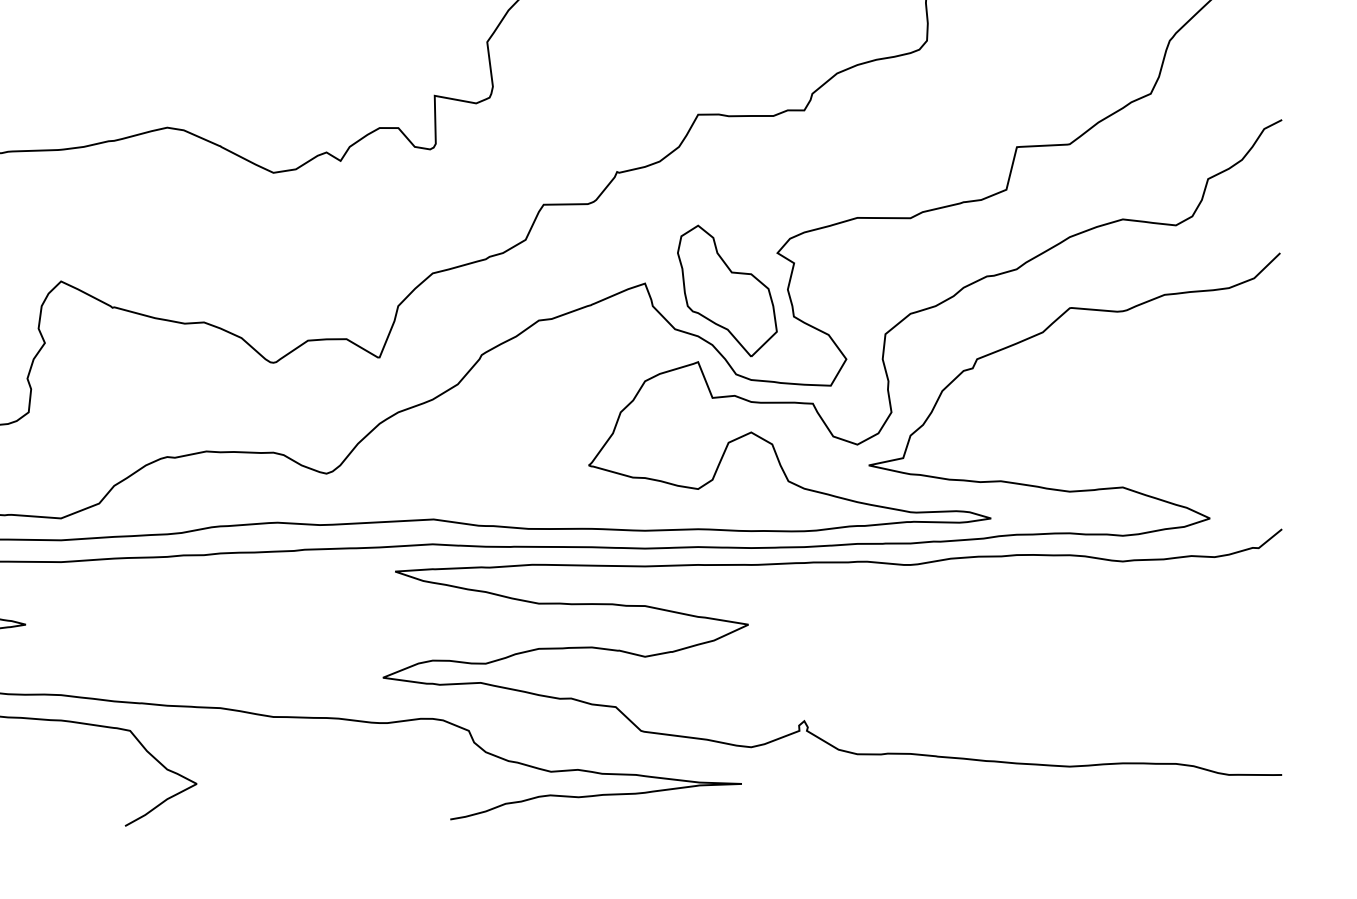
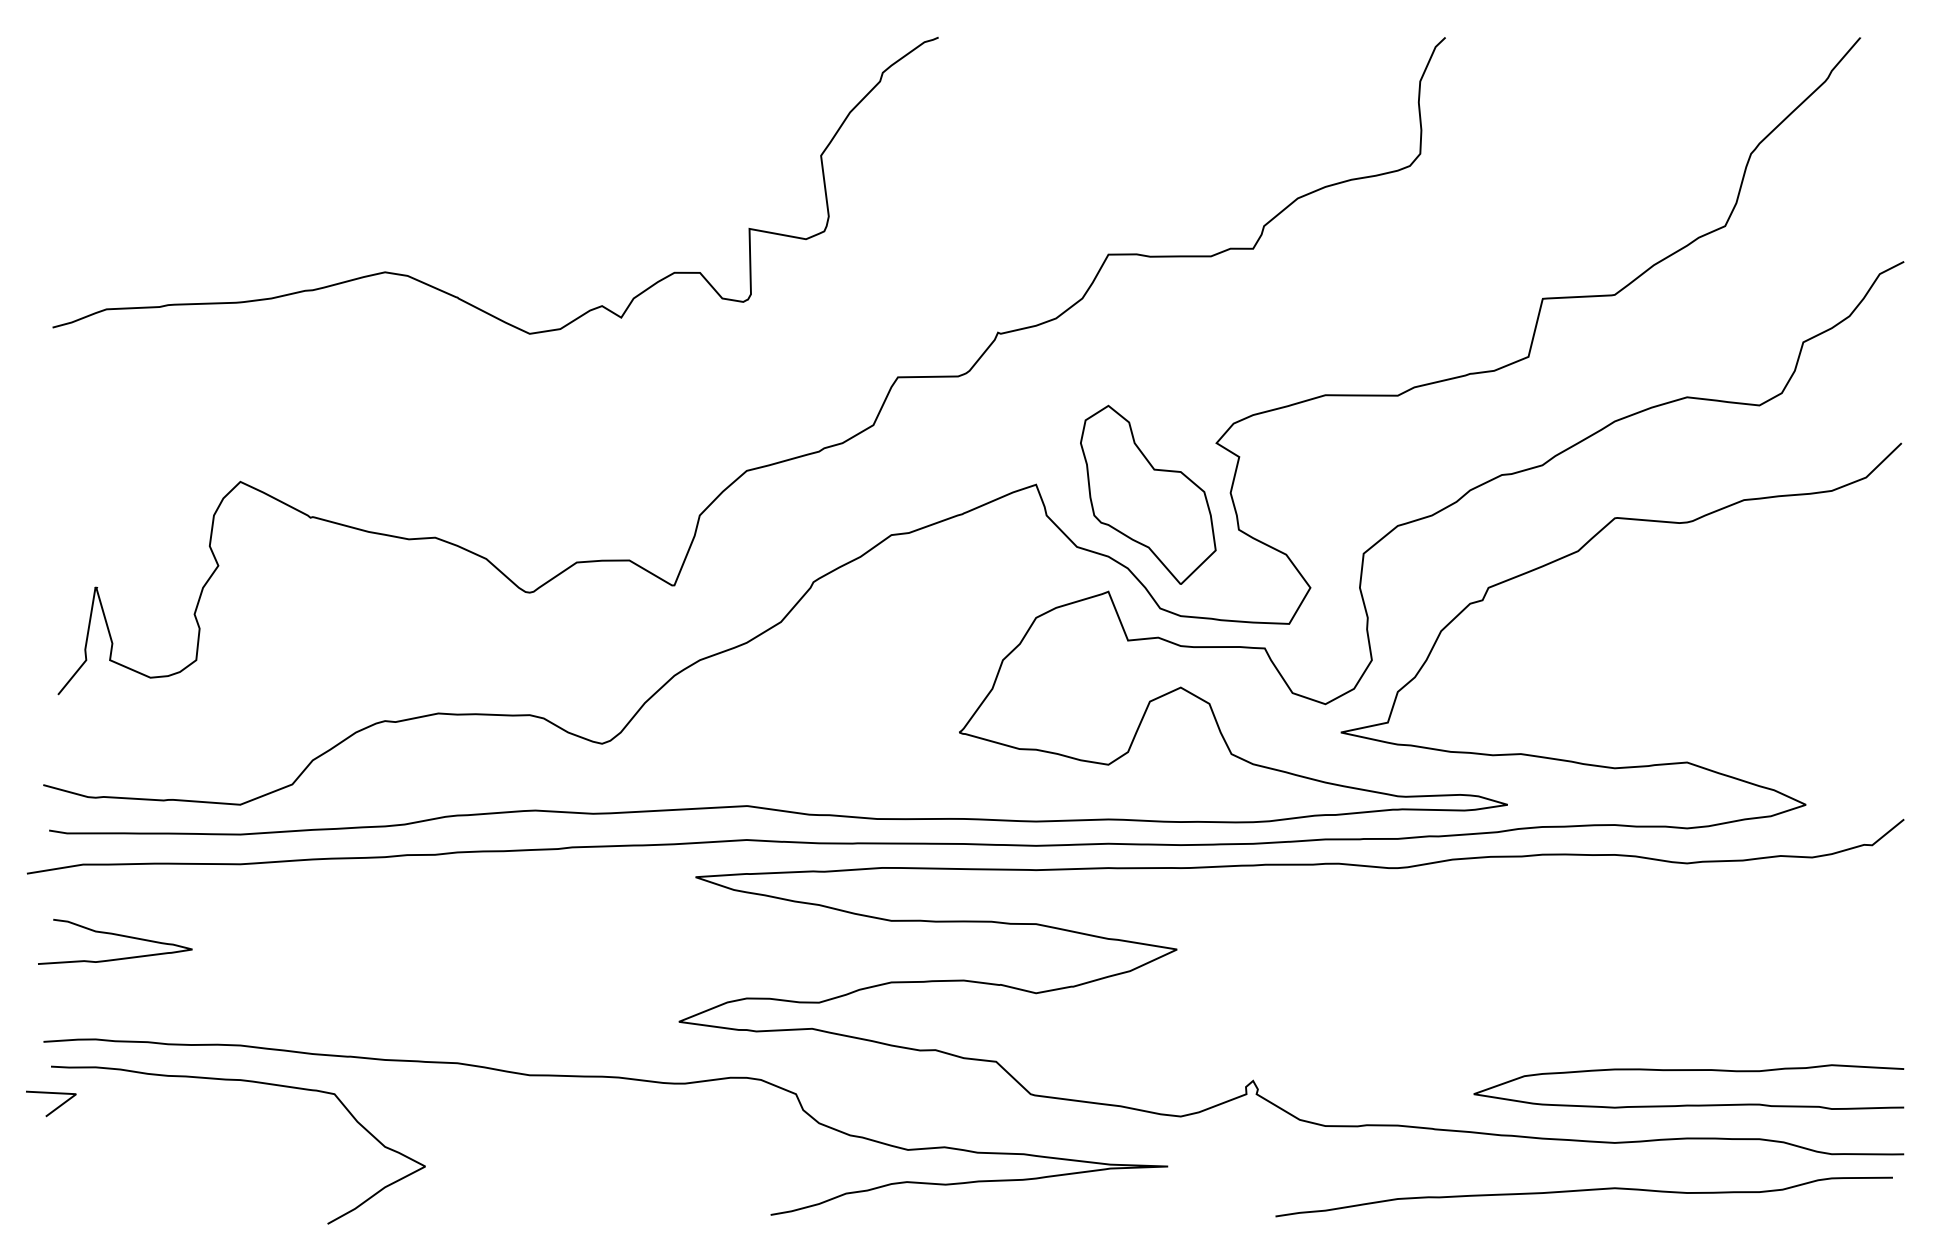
curve: (1123, 713) -> (1688, 1070), added
curve: (1046, 802) -> (1583, 1191), added

